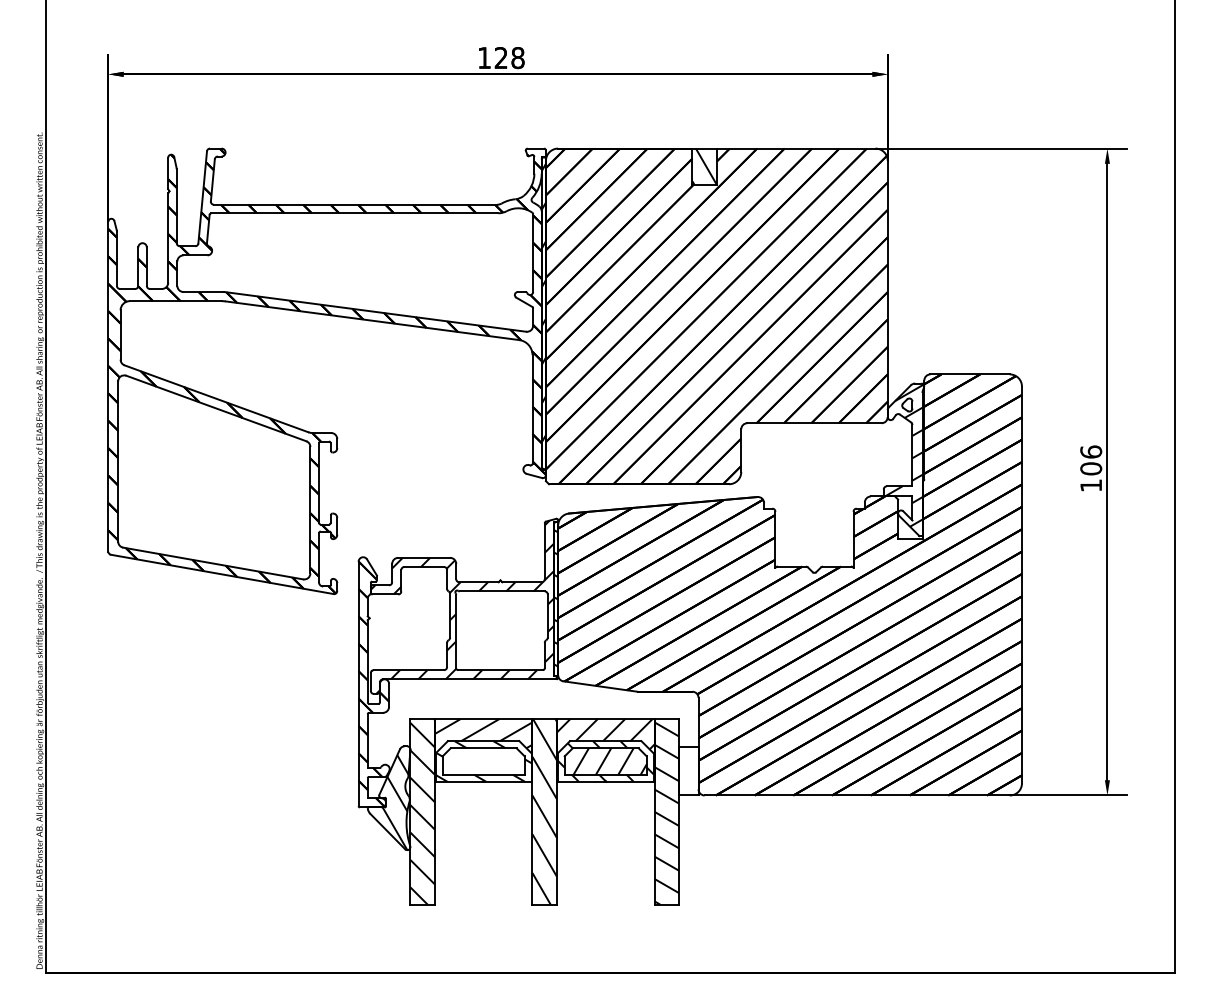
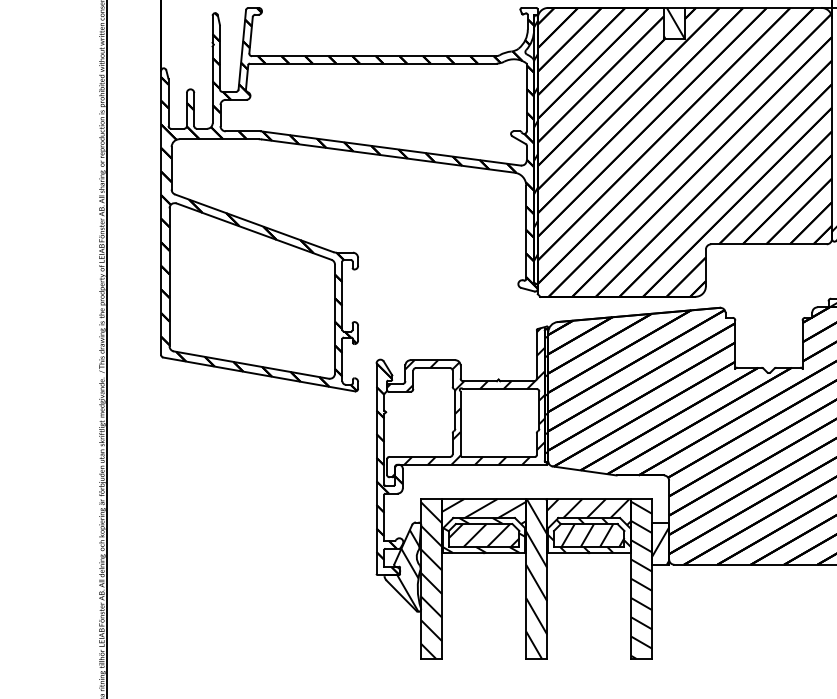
hatch: (483, 761) -> (484, 535), added
hatch: (688, 770) -> (660, 543), added

